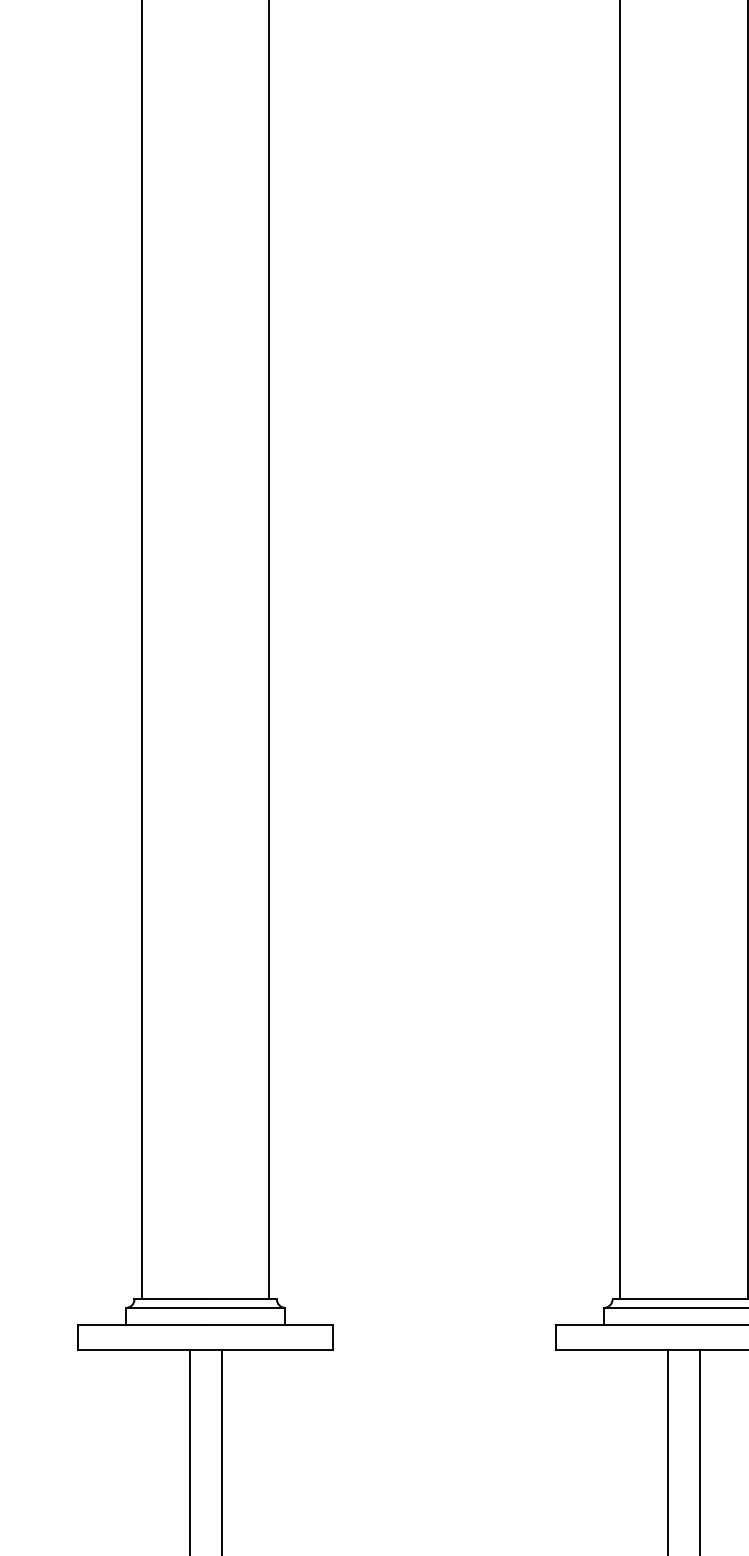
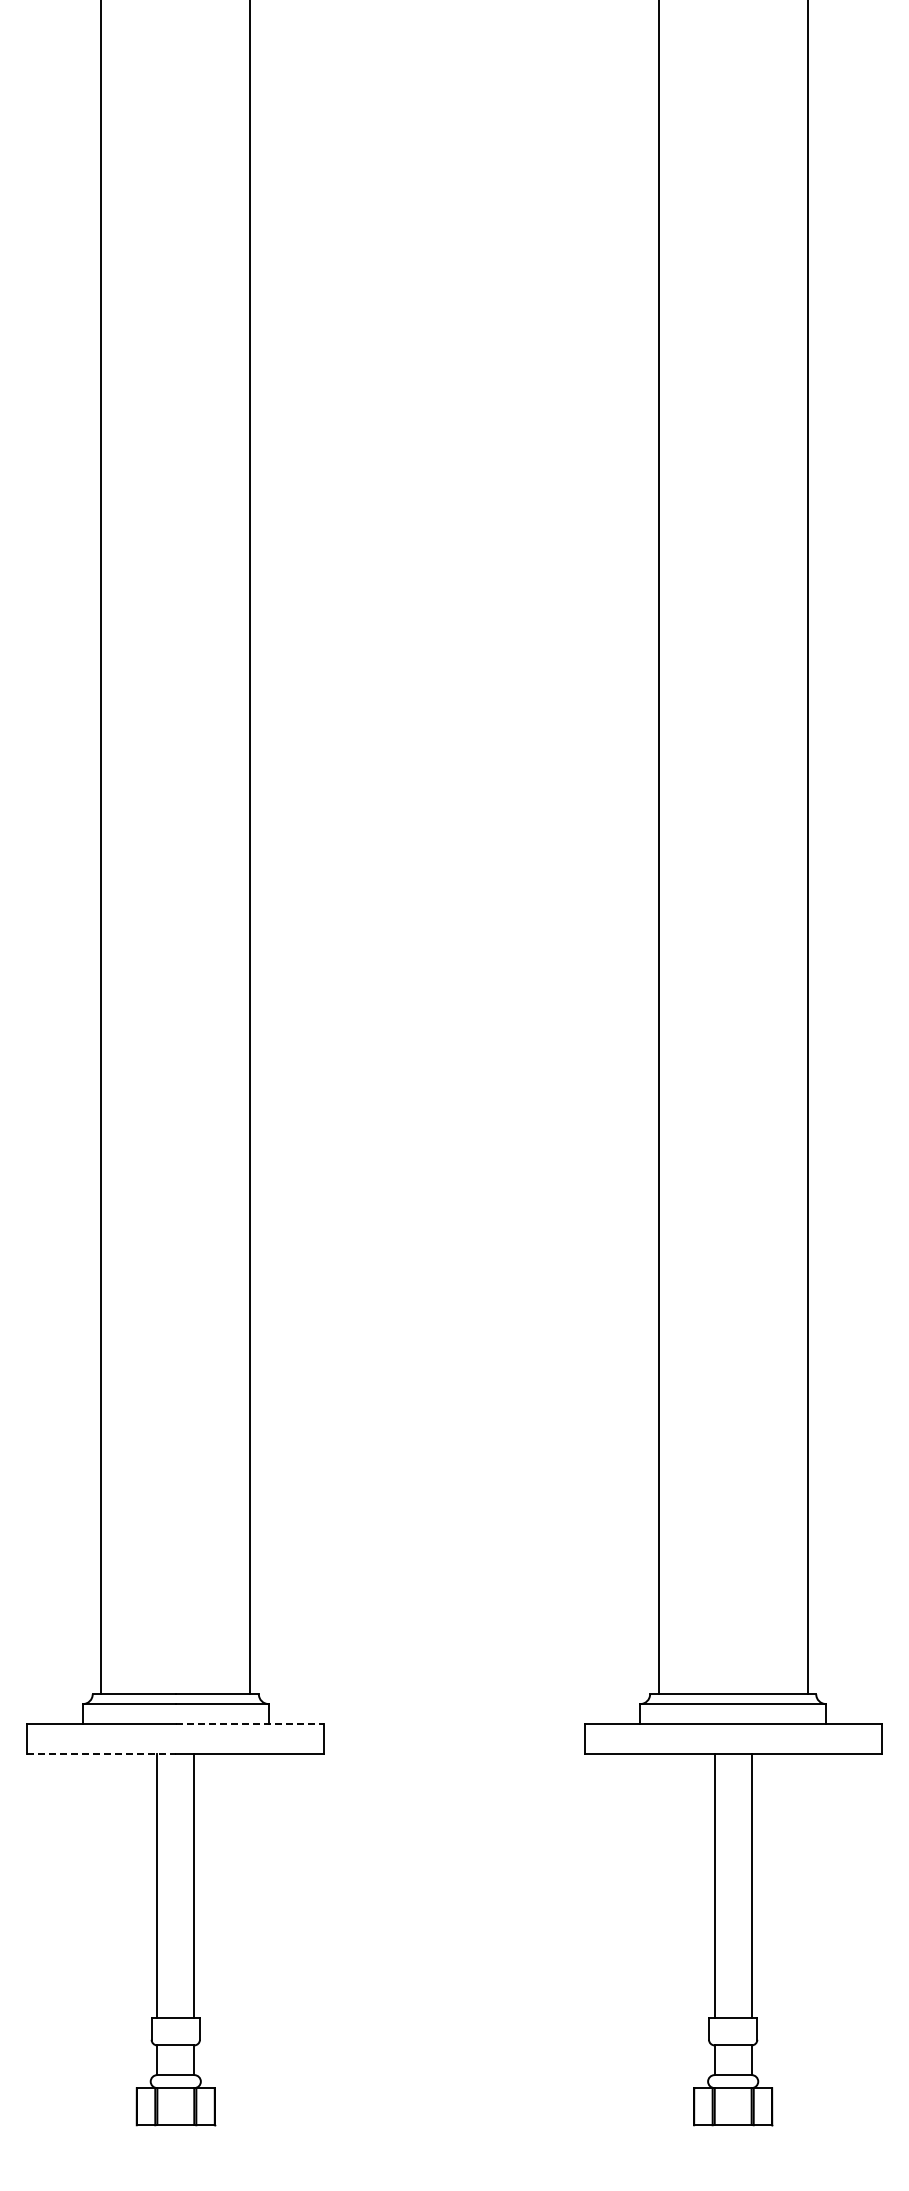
line: (269, 1324) -> (250, 1723), solid -> dashed
line: (141, 1350) -> (101, 1753), solid -> dashed

